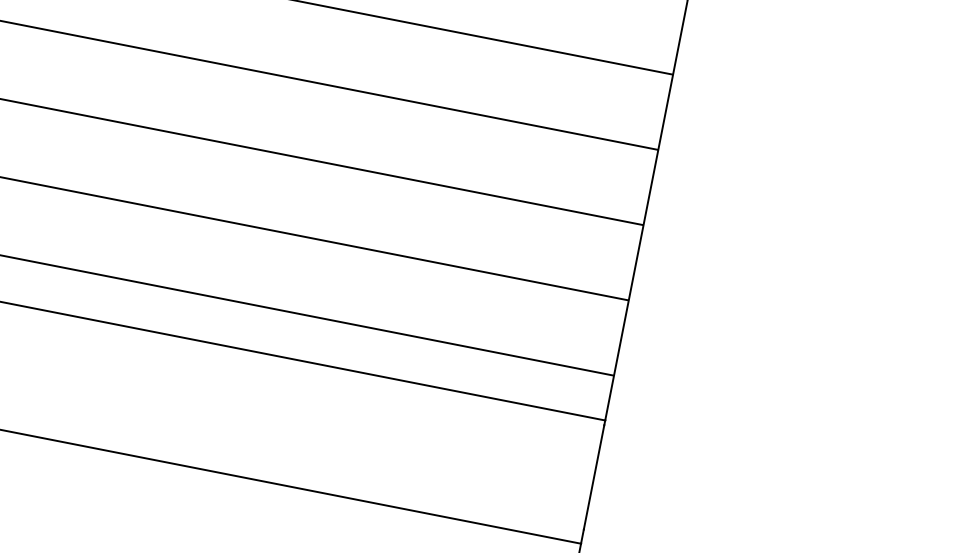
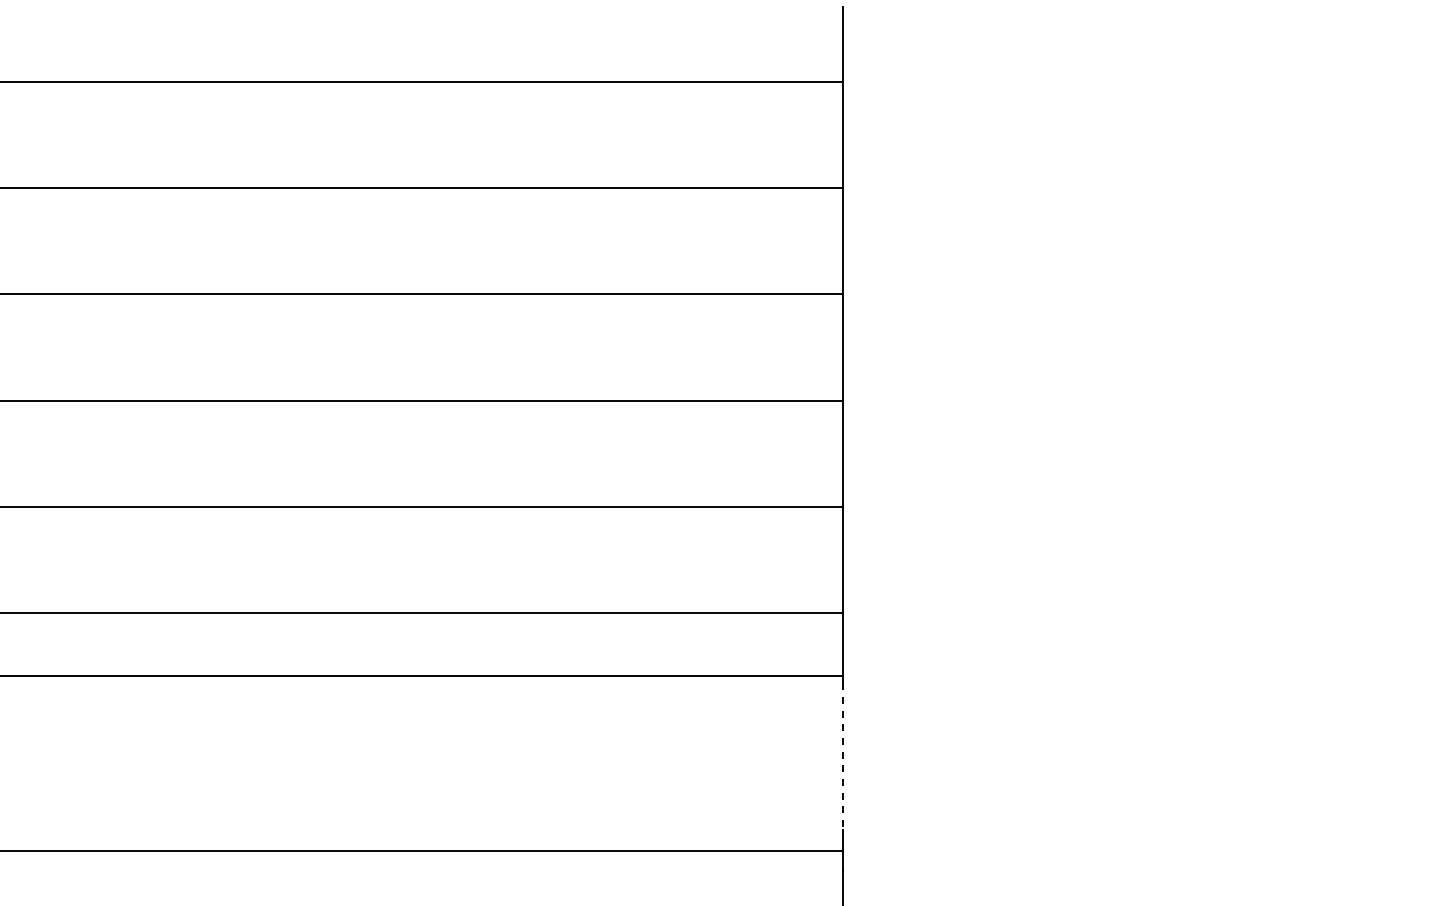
line: (593, 477) -> (842, 756), solid -> dashed

